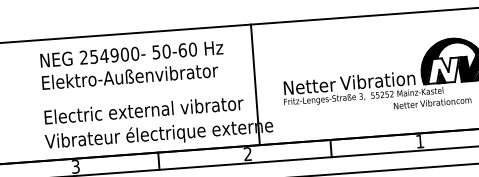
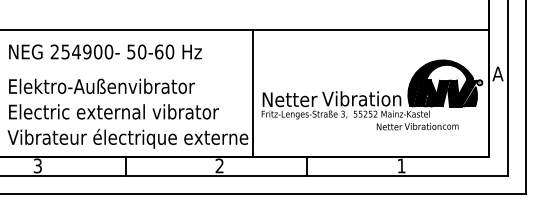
fill: (443, 70) -> (431, 93), added
text: (129, 75) -> (101, 85), moved
line: (255, 84) -> (252, 93), moved

